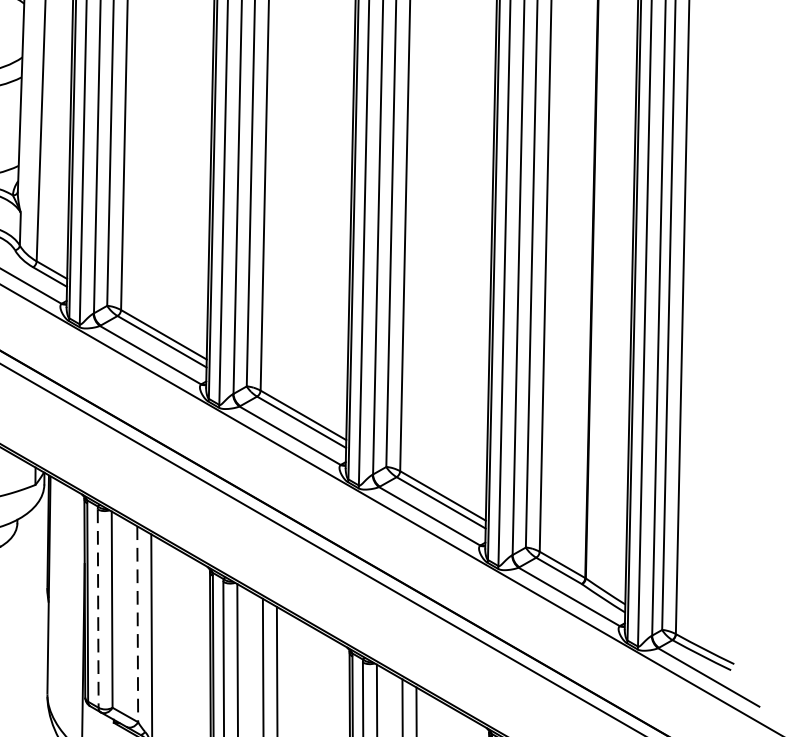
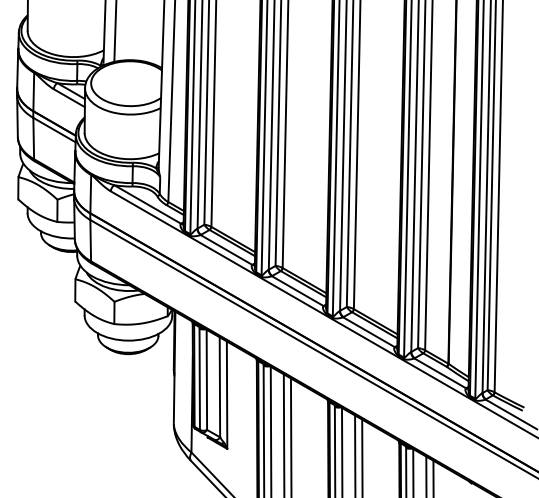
line: (97, 608) -> (199, 379), dashed -> solid
line: (136, 624) -> (219, 387), dashed -> solid

